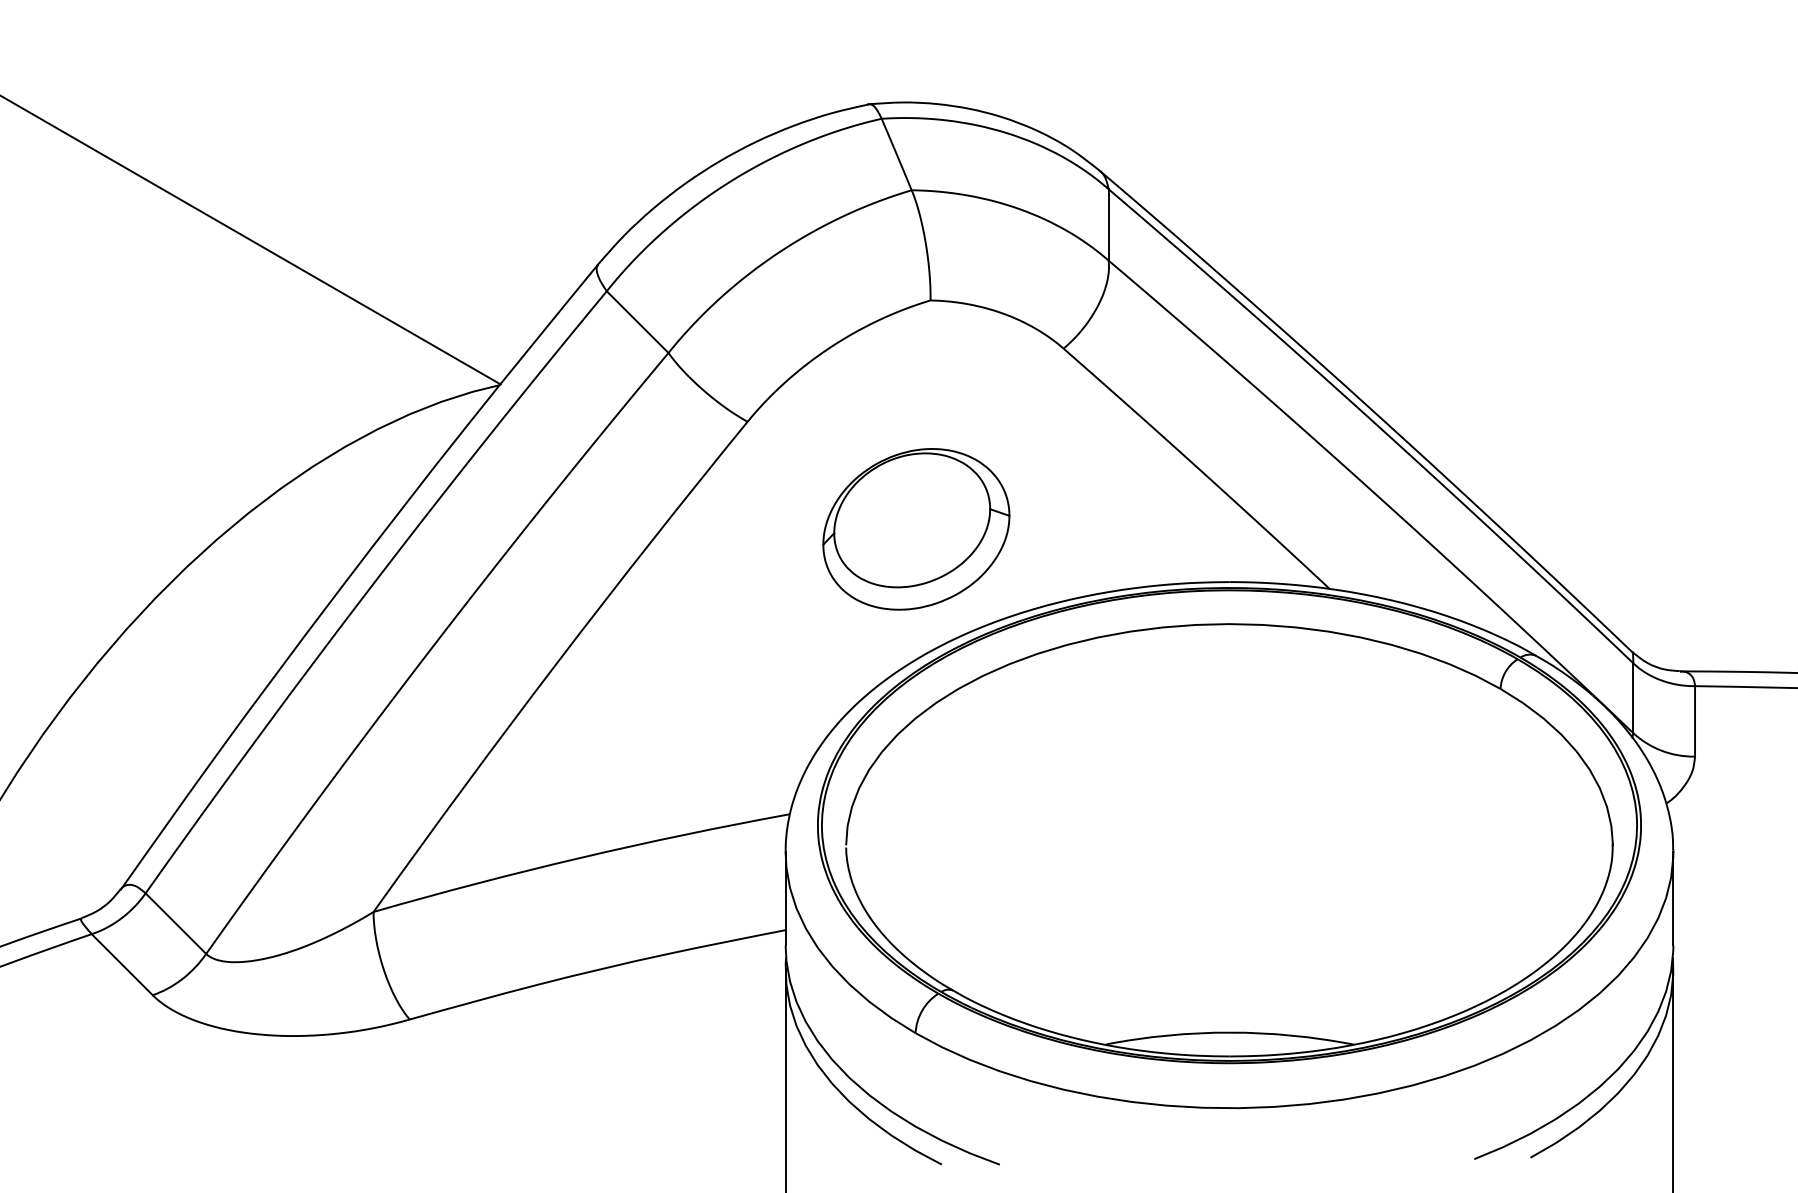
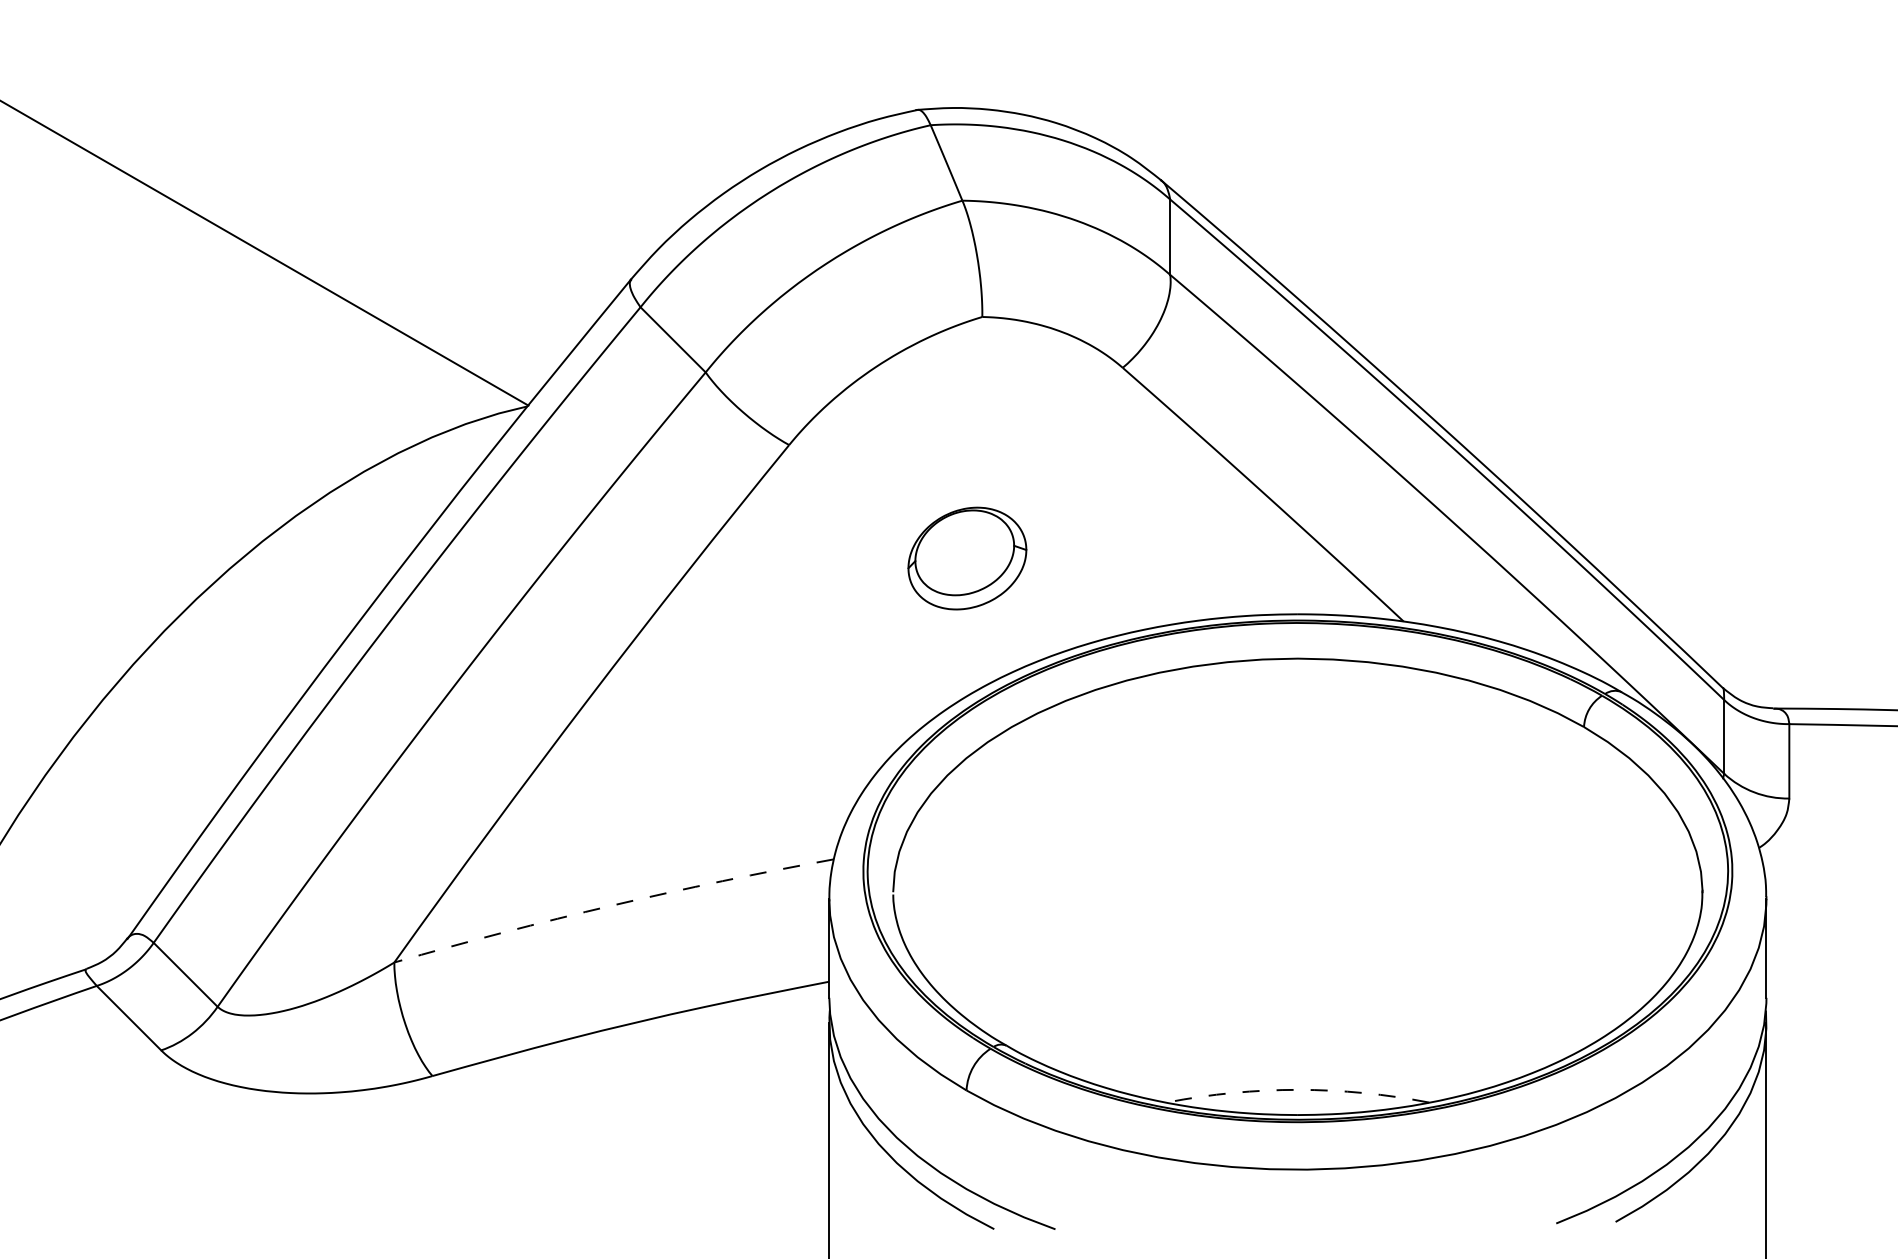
part: (916, 529) -> (967, 558), size x0.6
arc: (580, 857) -> (612, 905), solid -> dashed
arc: (1230, 1032) -> (1298, 1089), solid -> dashed

